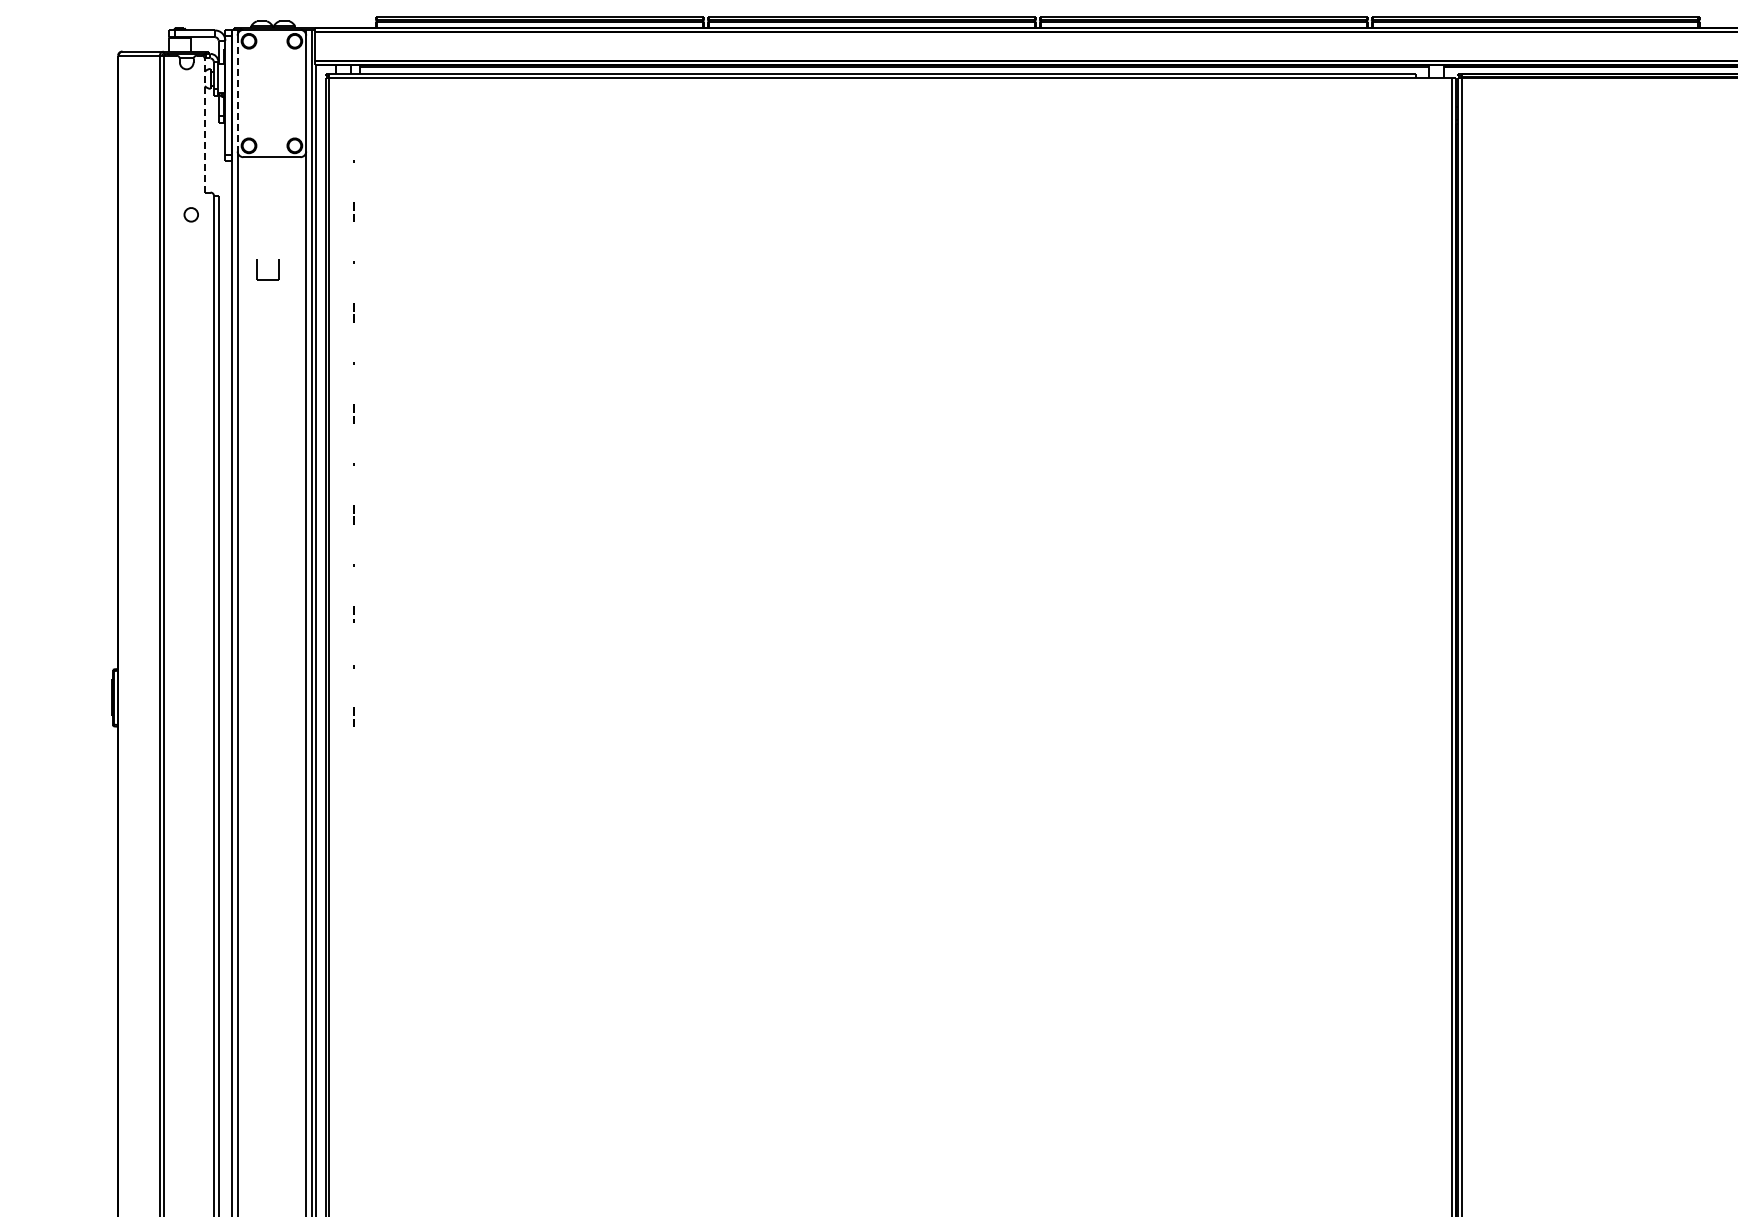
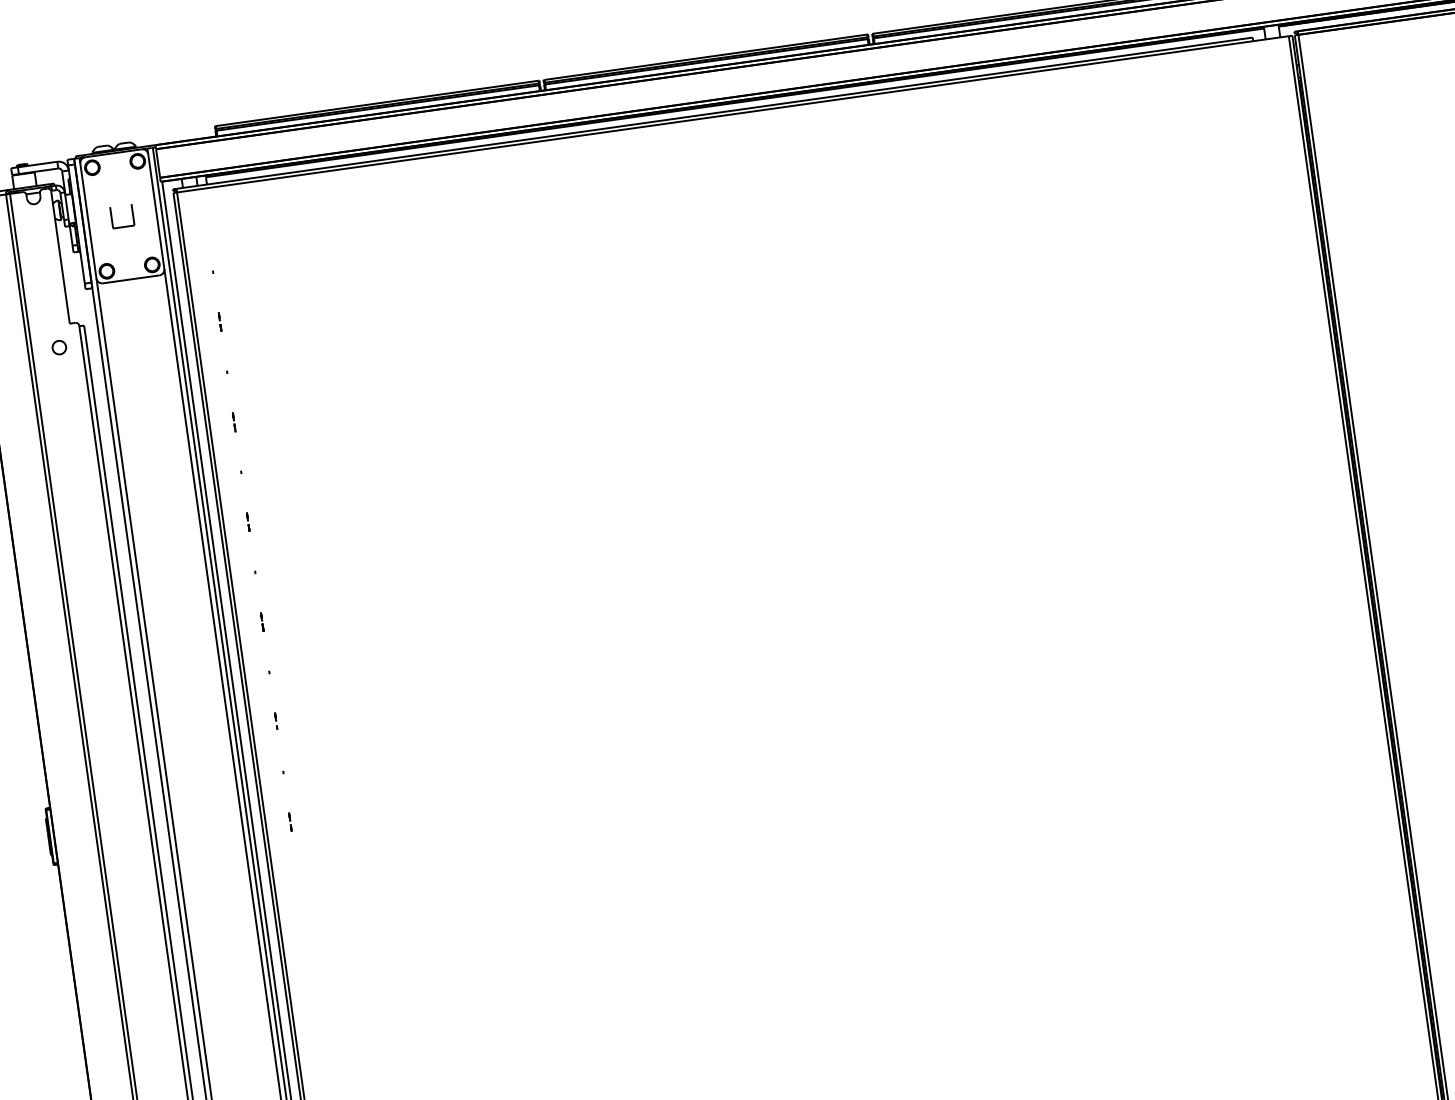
line: (237, 93) -> (88, 221), dashed -> solid
line: (204, 125) -> (60, 257), dashed -> solid
part: (257, 269) -> (112, 217), moved

